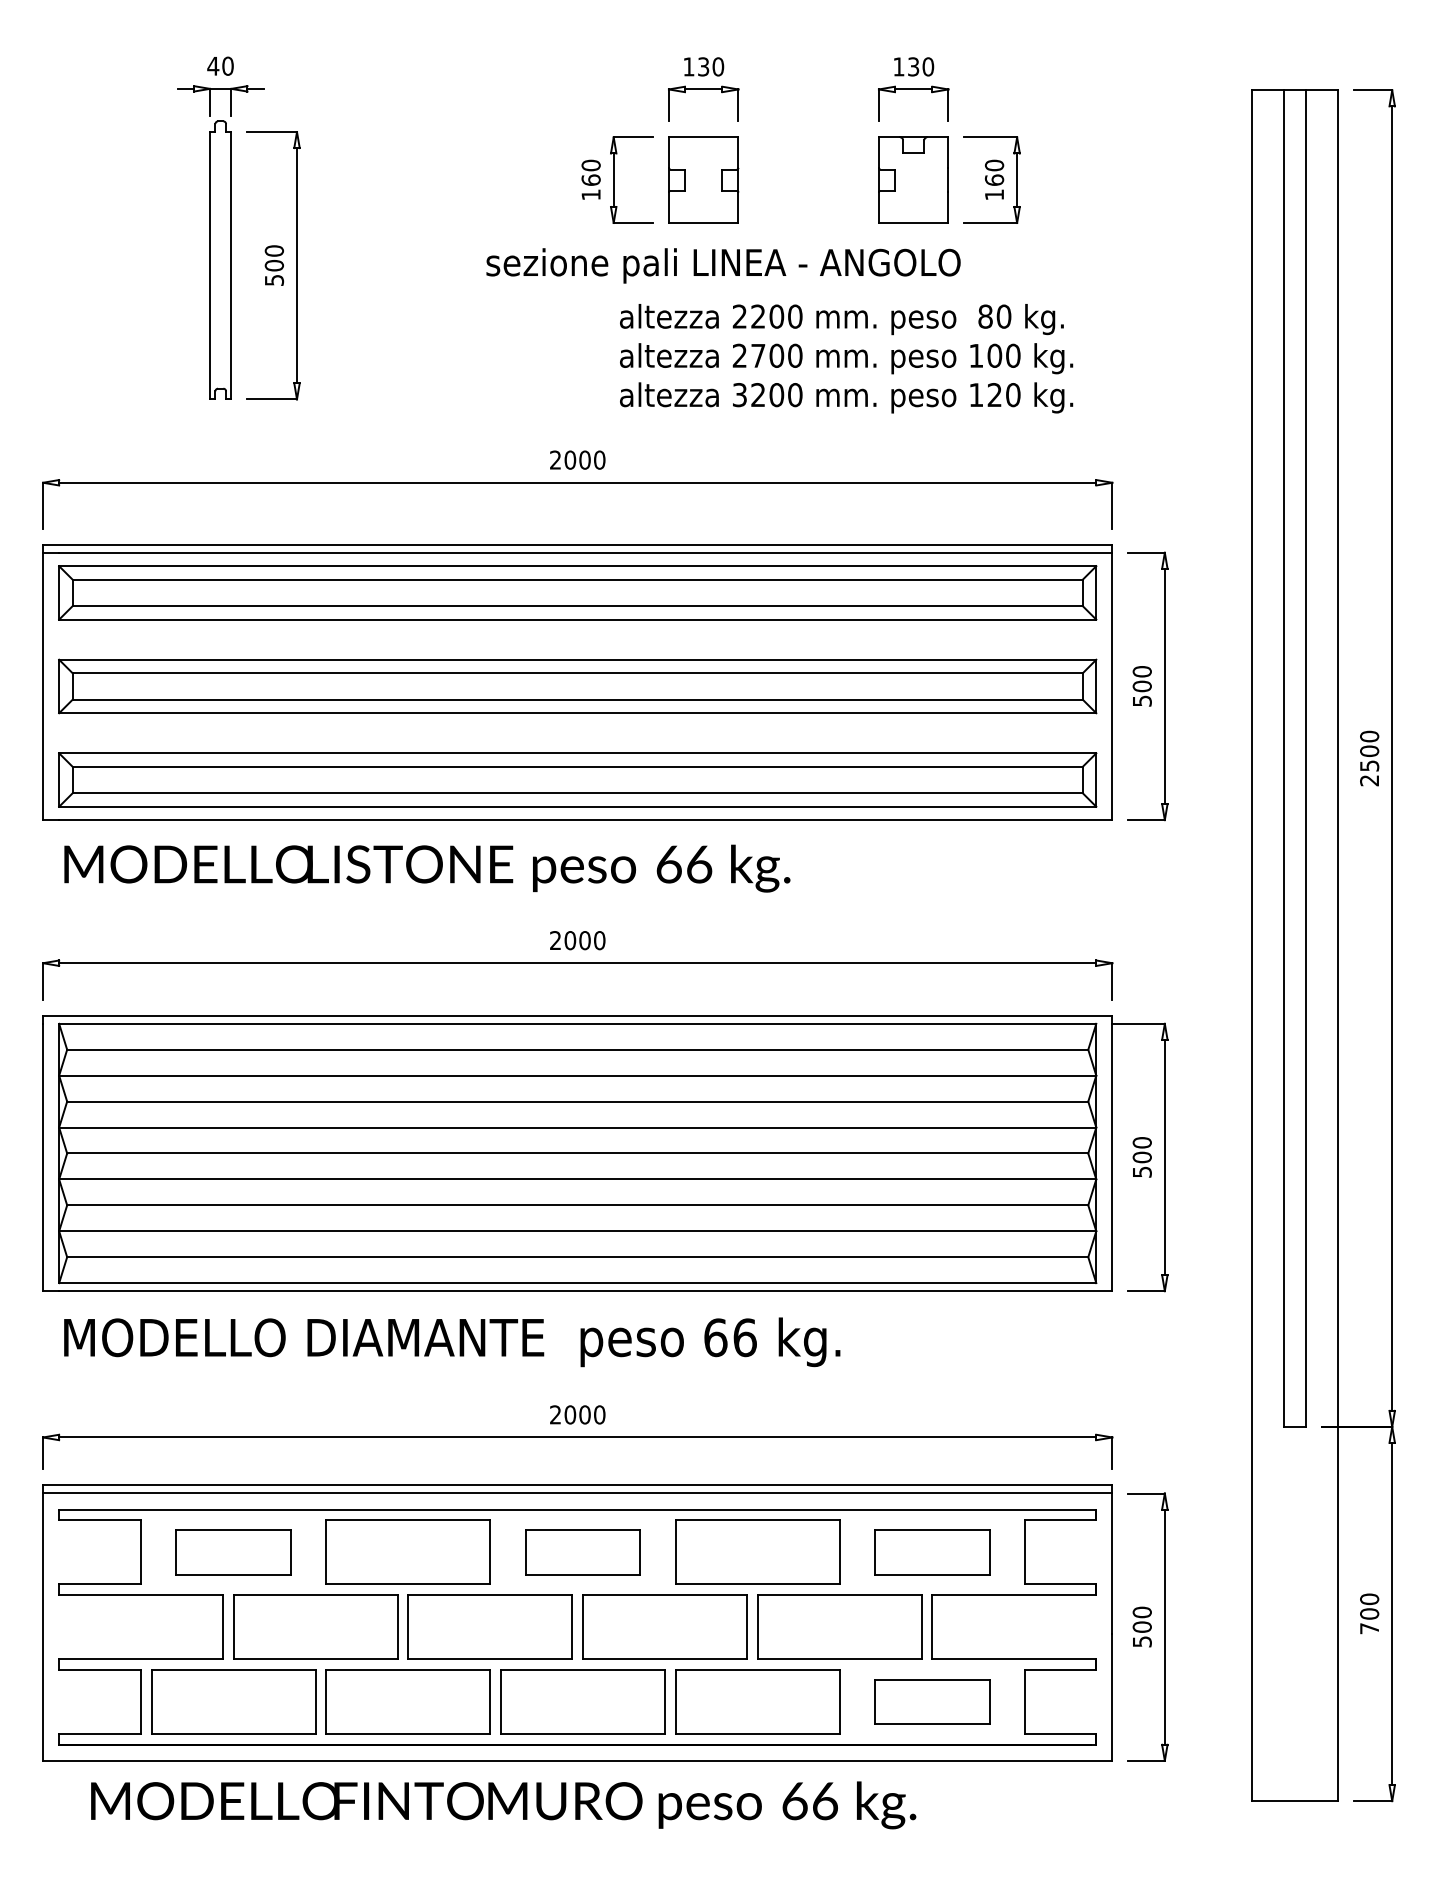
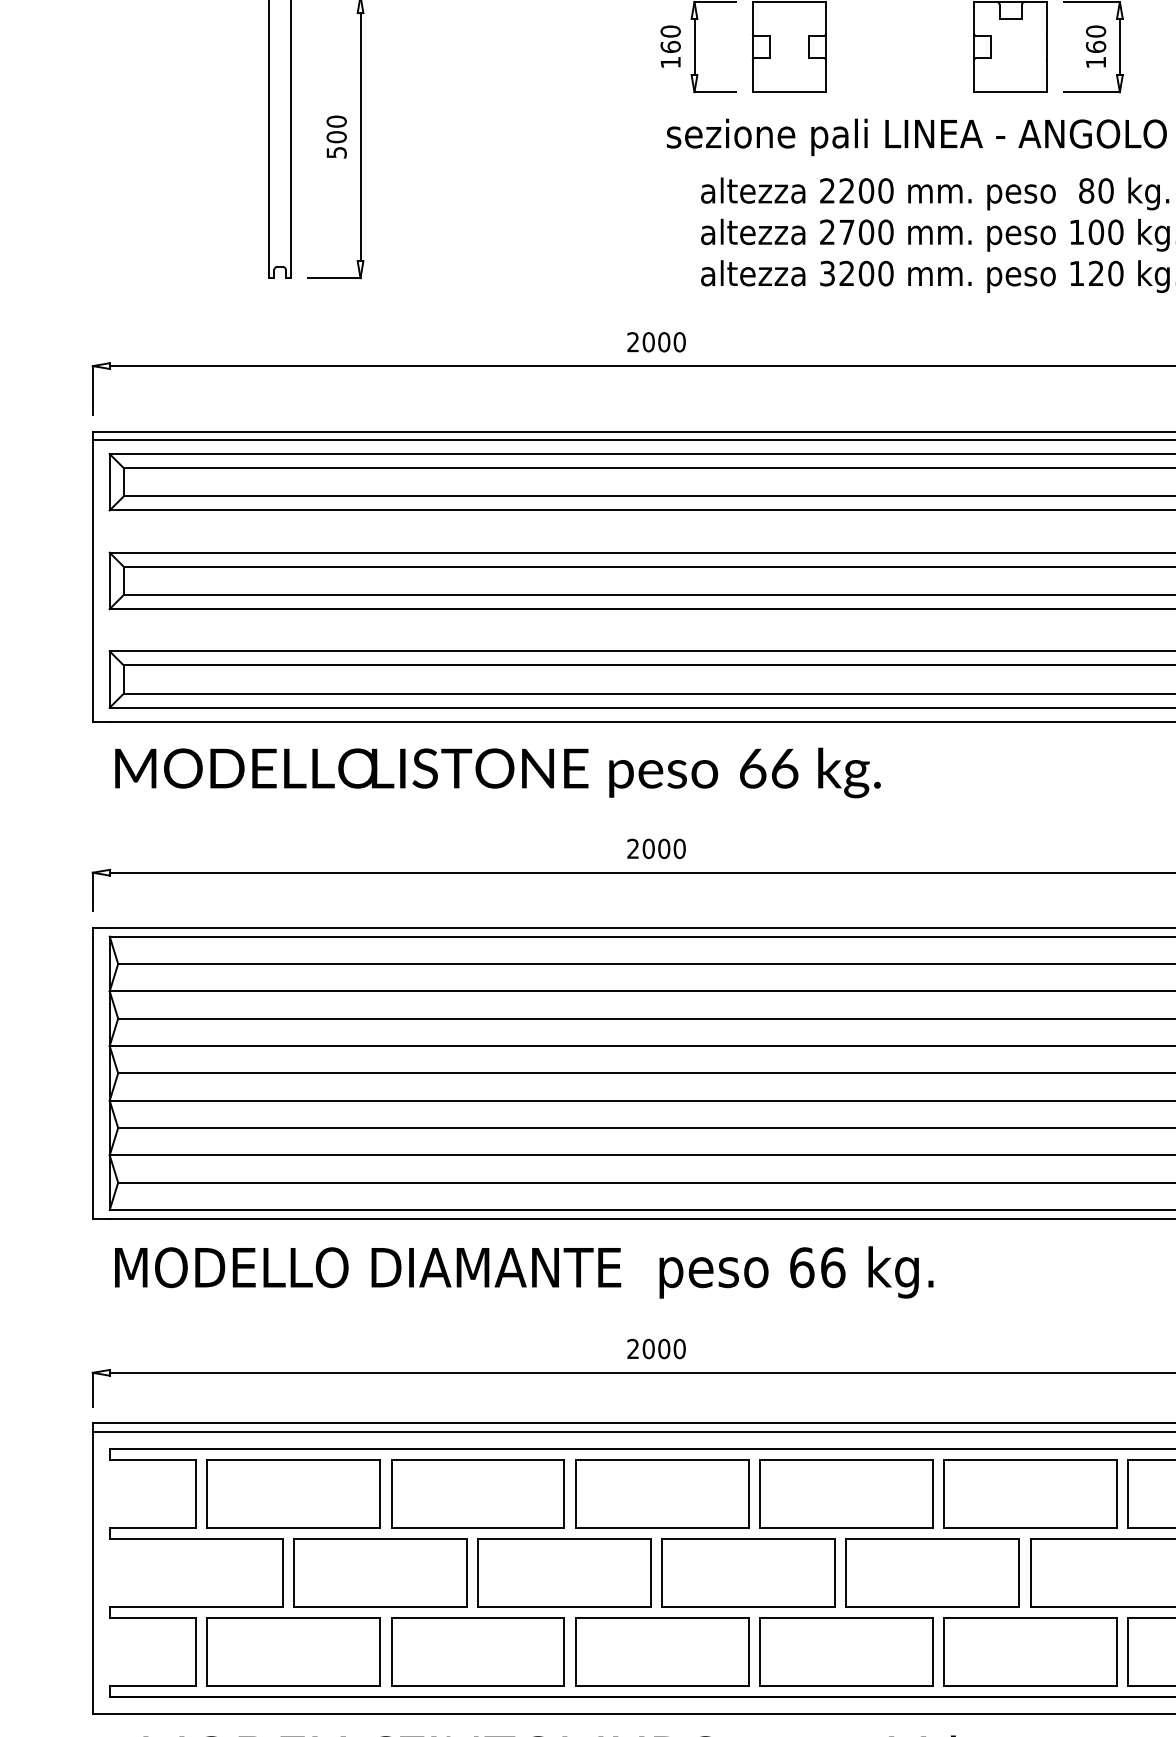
text: (723, 265) -> (916, 136), moved
part: (233, 1551) -> (293, 1493), size x1.43
part: (582, 1551) -> (661, 1493), size x1.43
part: (931, 1551) -> (1029, 1493), size x1.43
part: (931, 1701) -> (1029, 1651), size x1.43

